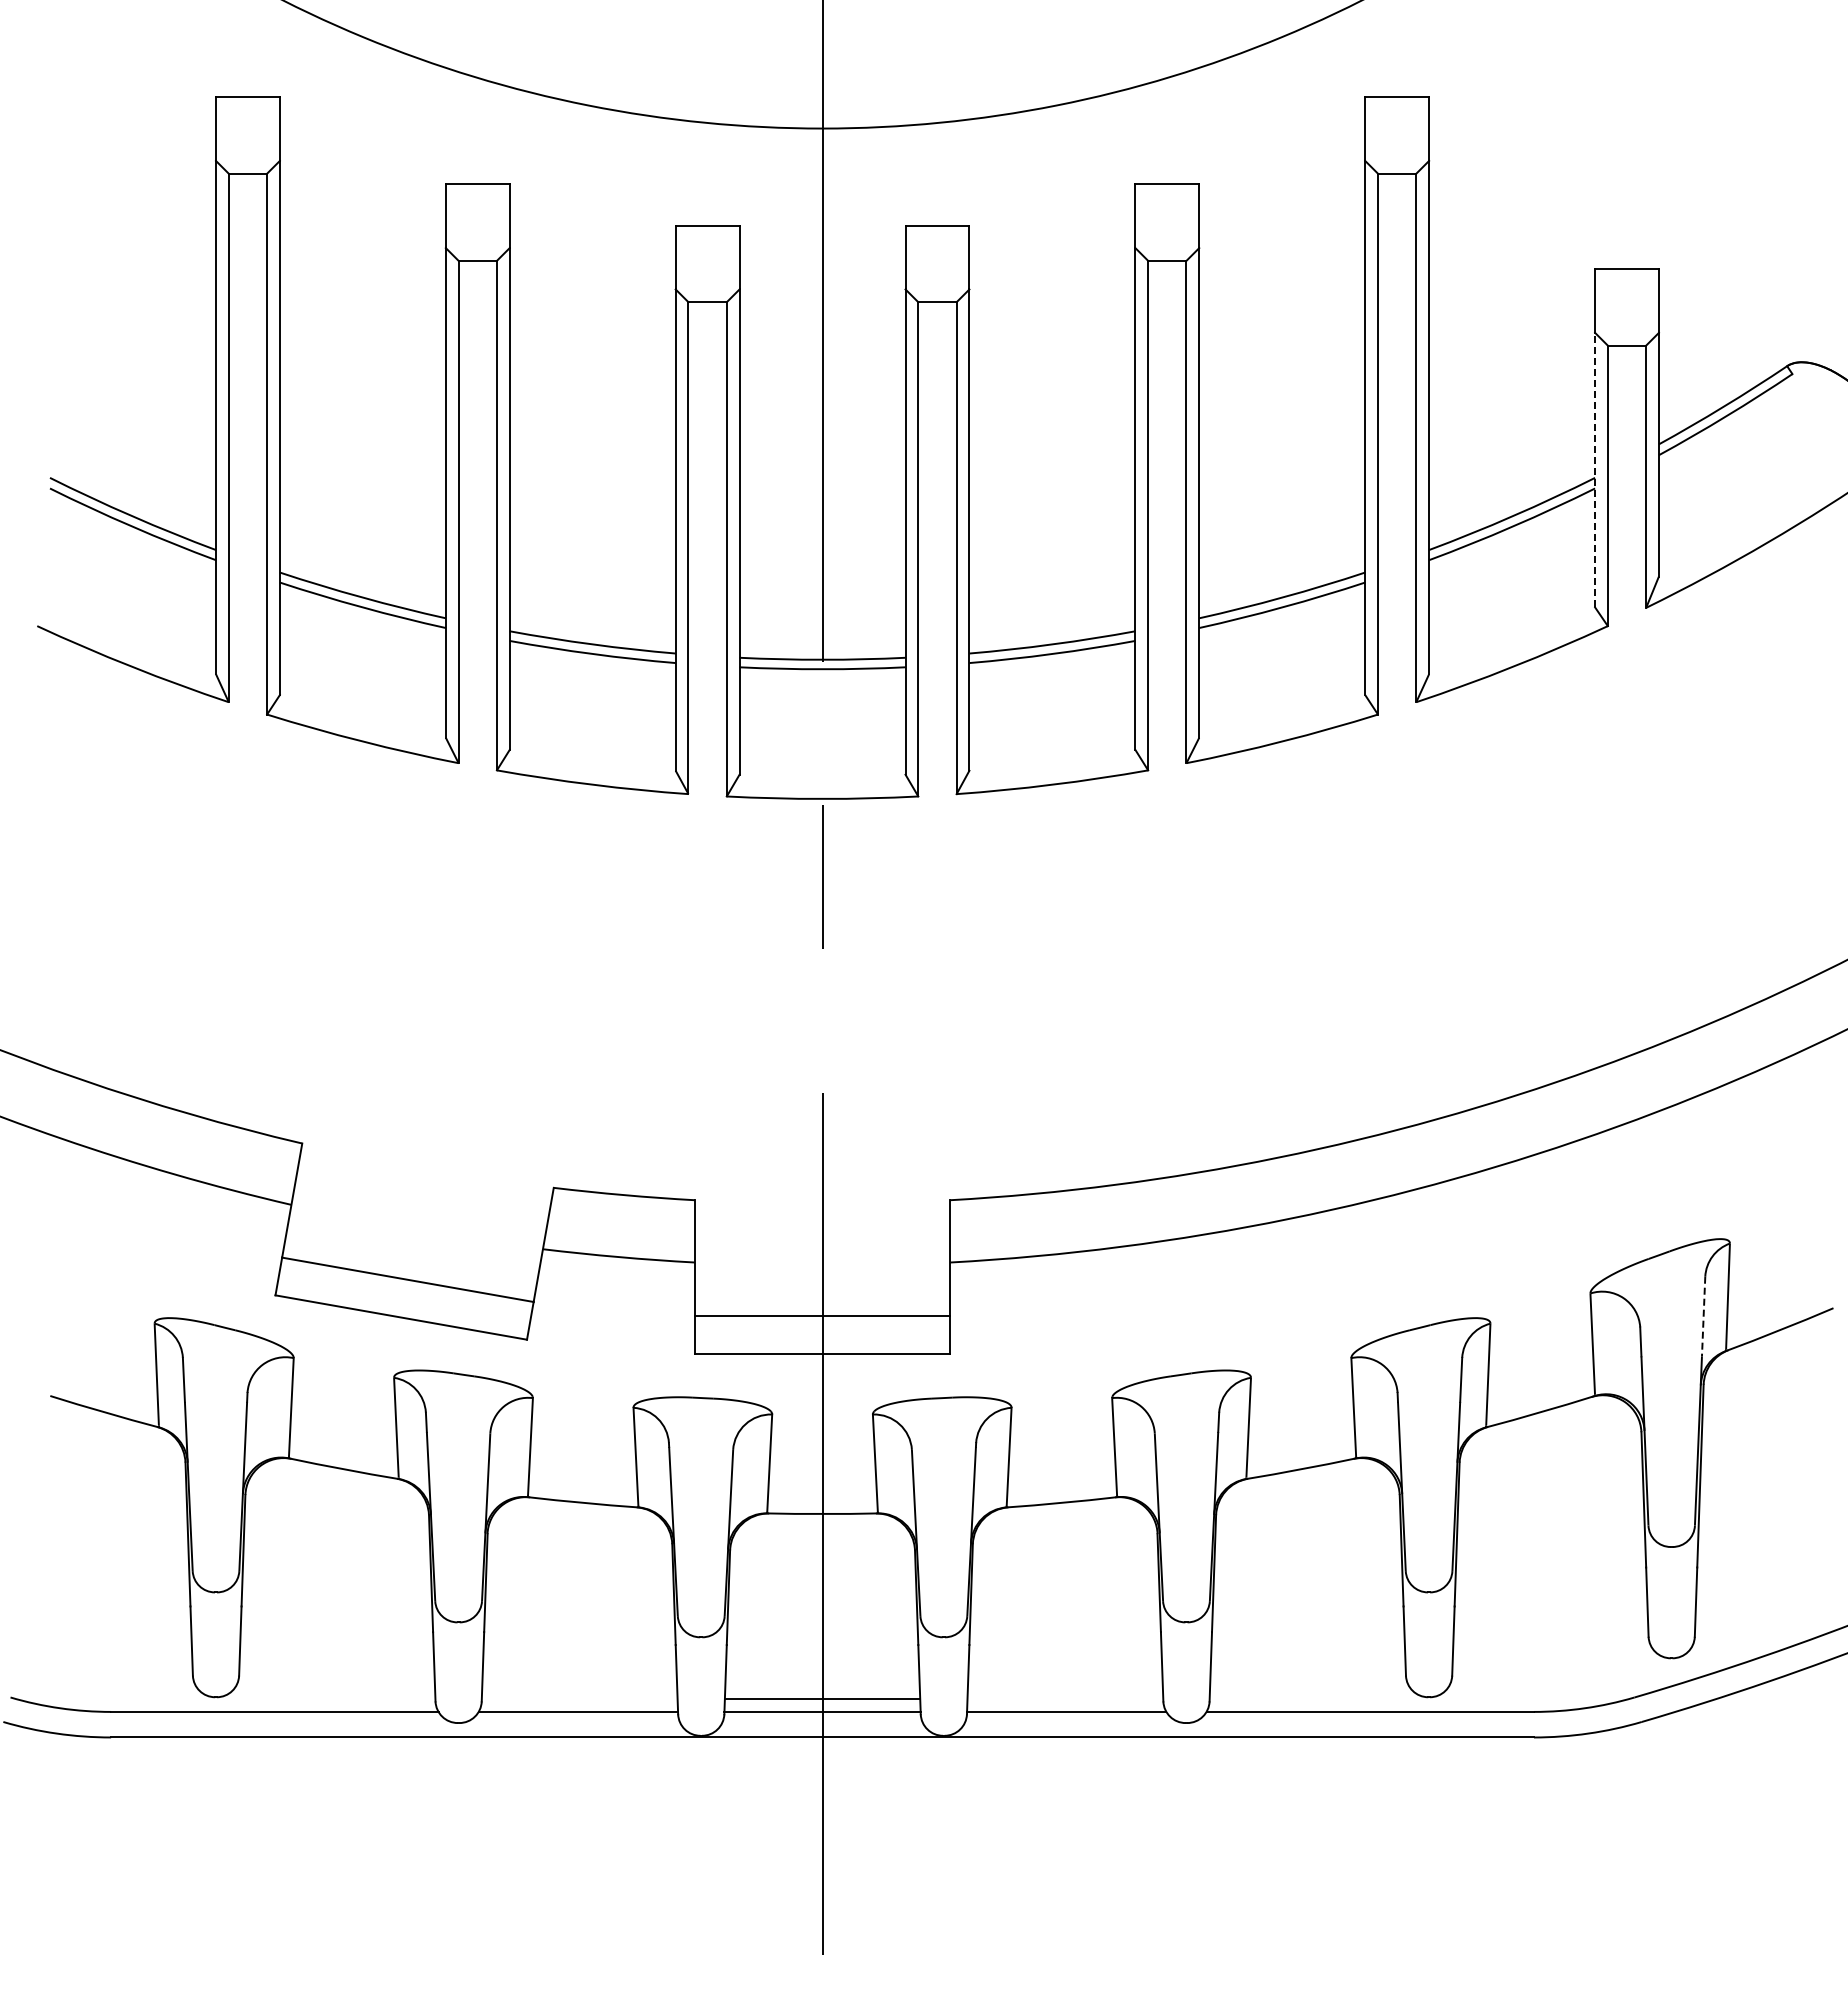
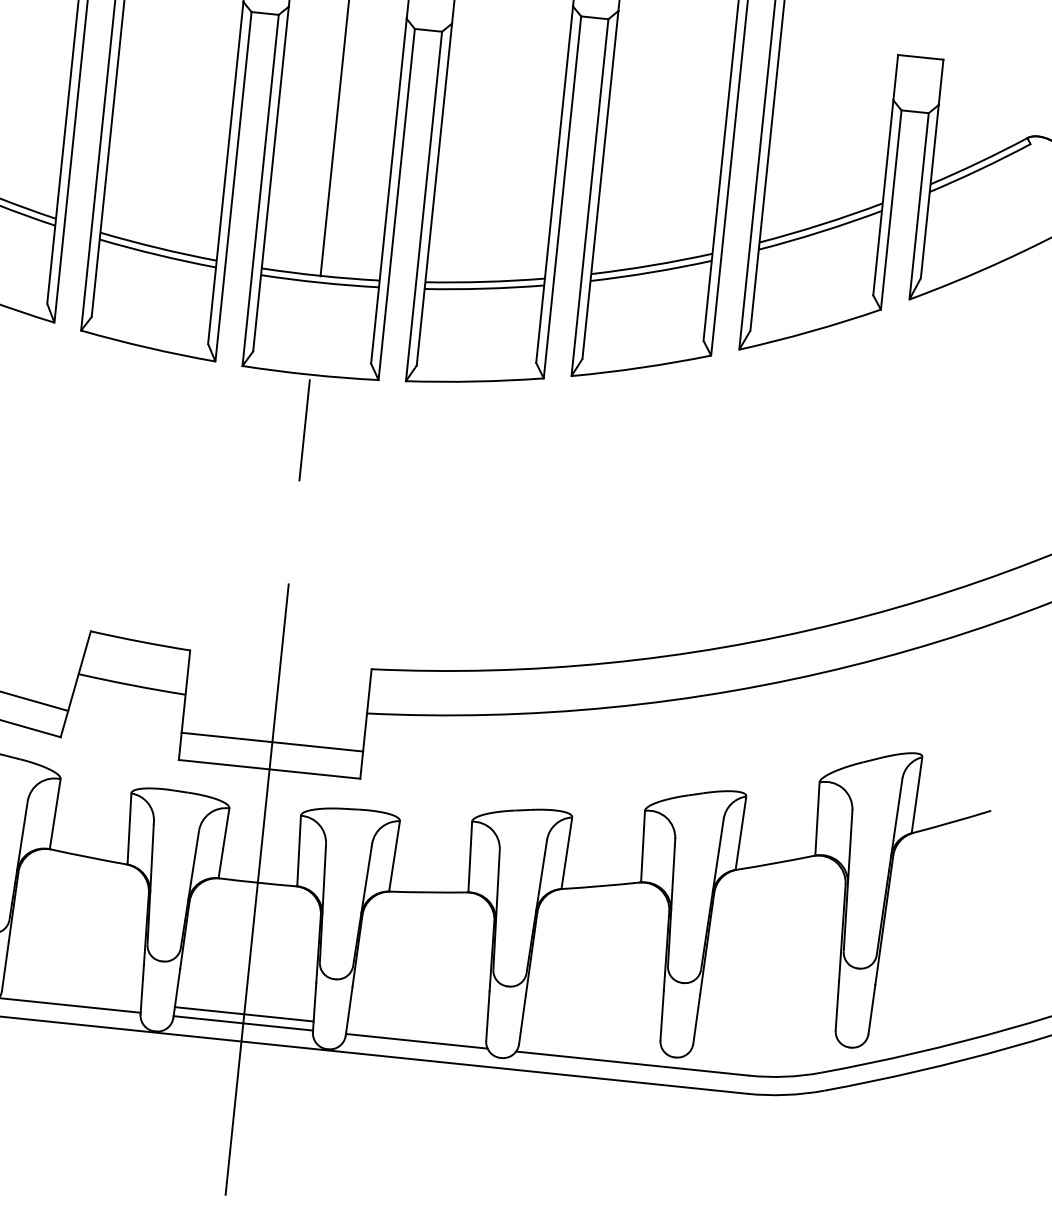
line: (1595, 469) -> (883, 197), dashed -> solid
line: (1703, 1316) -> (898, 807), dashed -> solid

